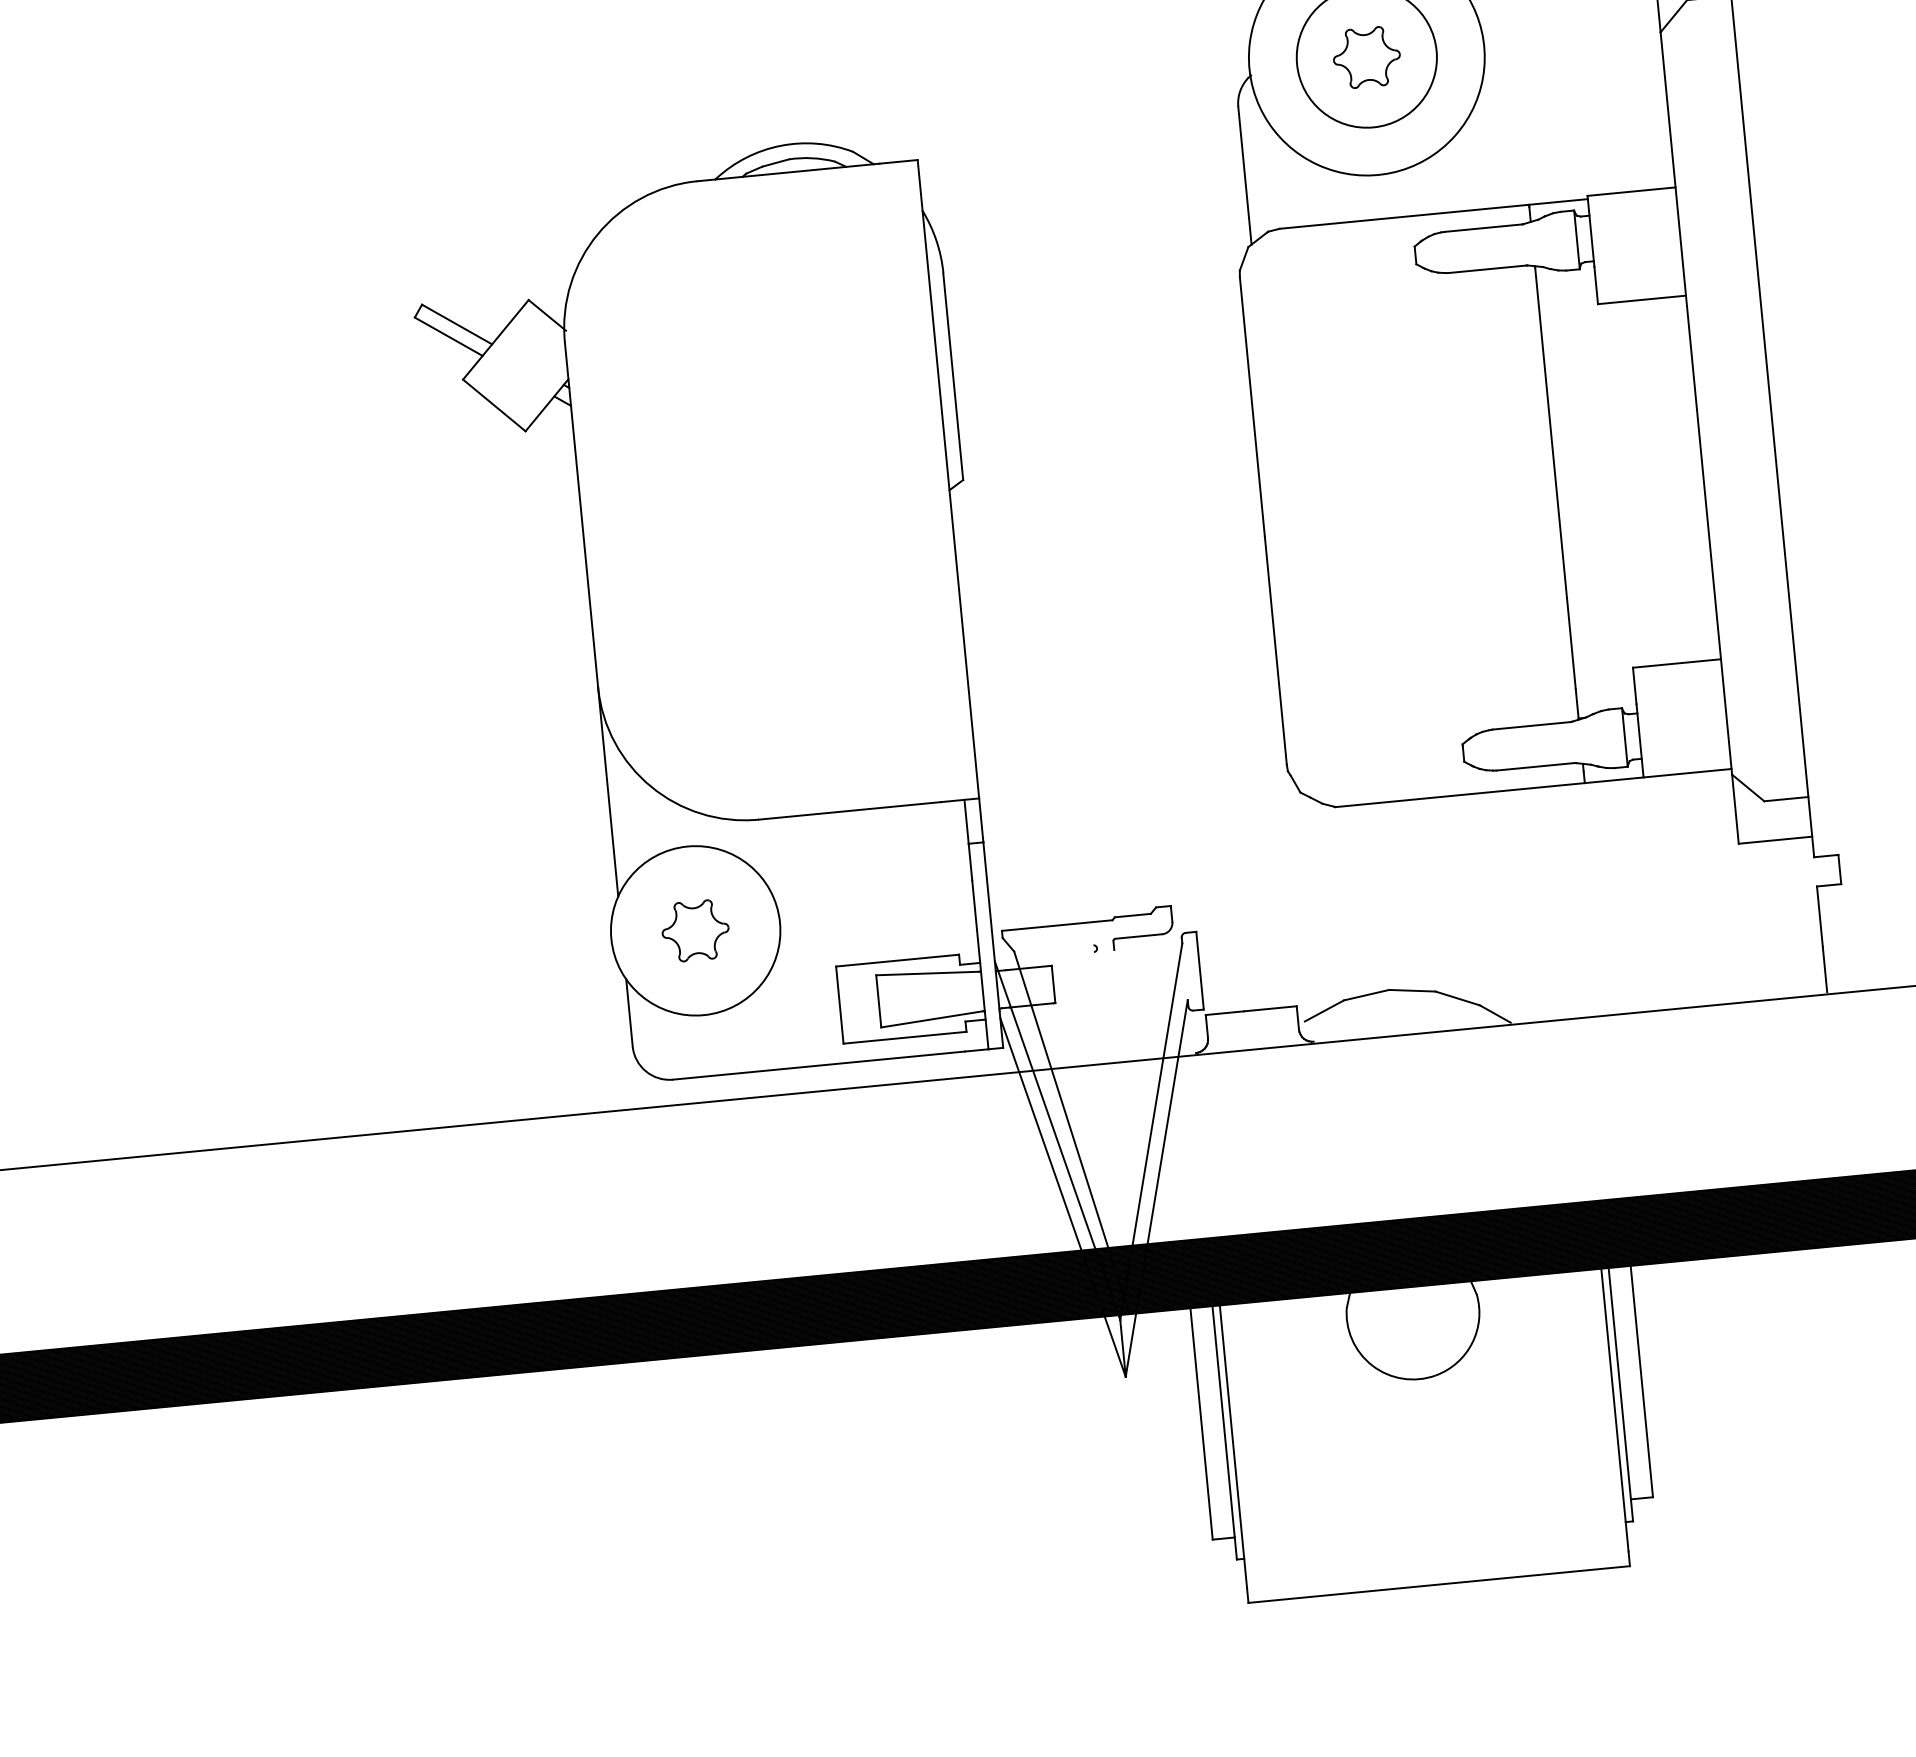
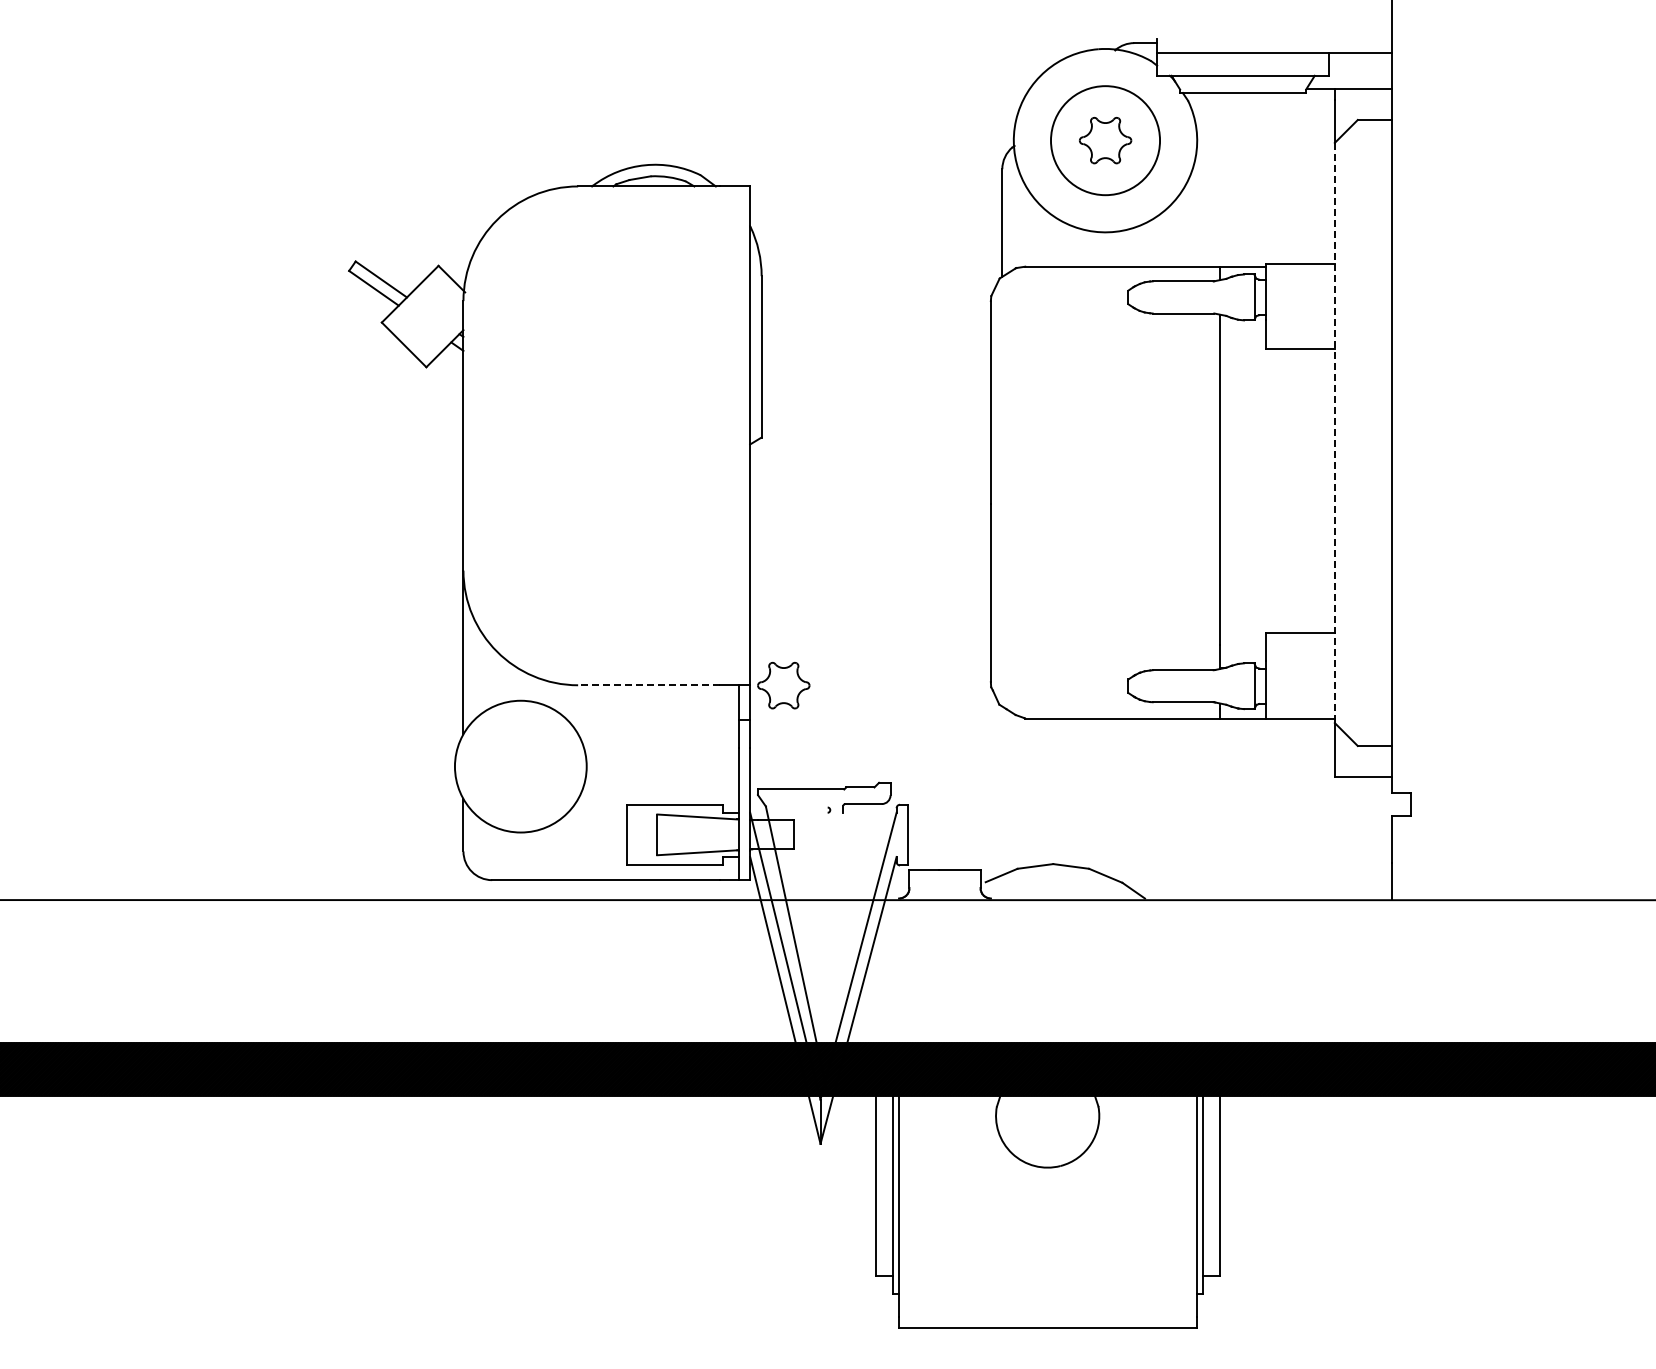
line: (1696, 404) -> (1334, 433), solid -> dashed
line: (849, 811) -> (648, 685), solid -> dashed
part: (695, 930) -> (783, 685), moved

